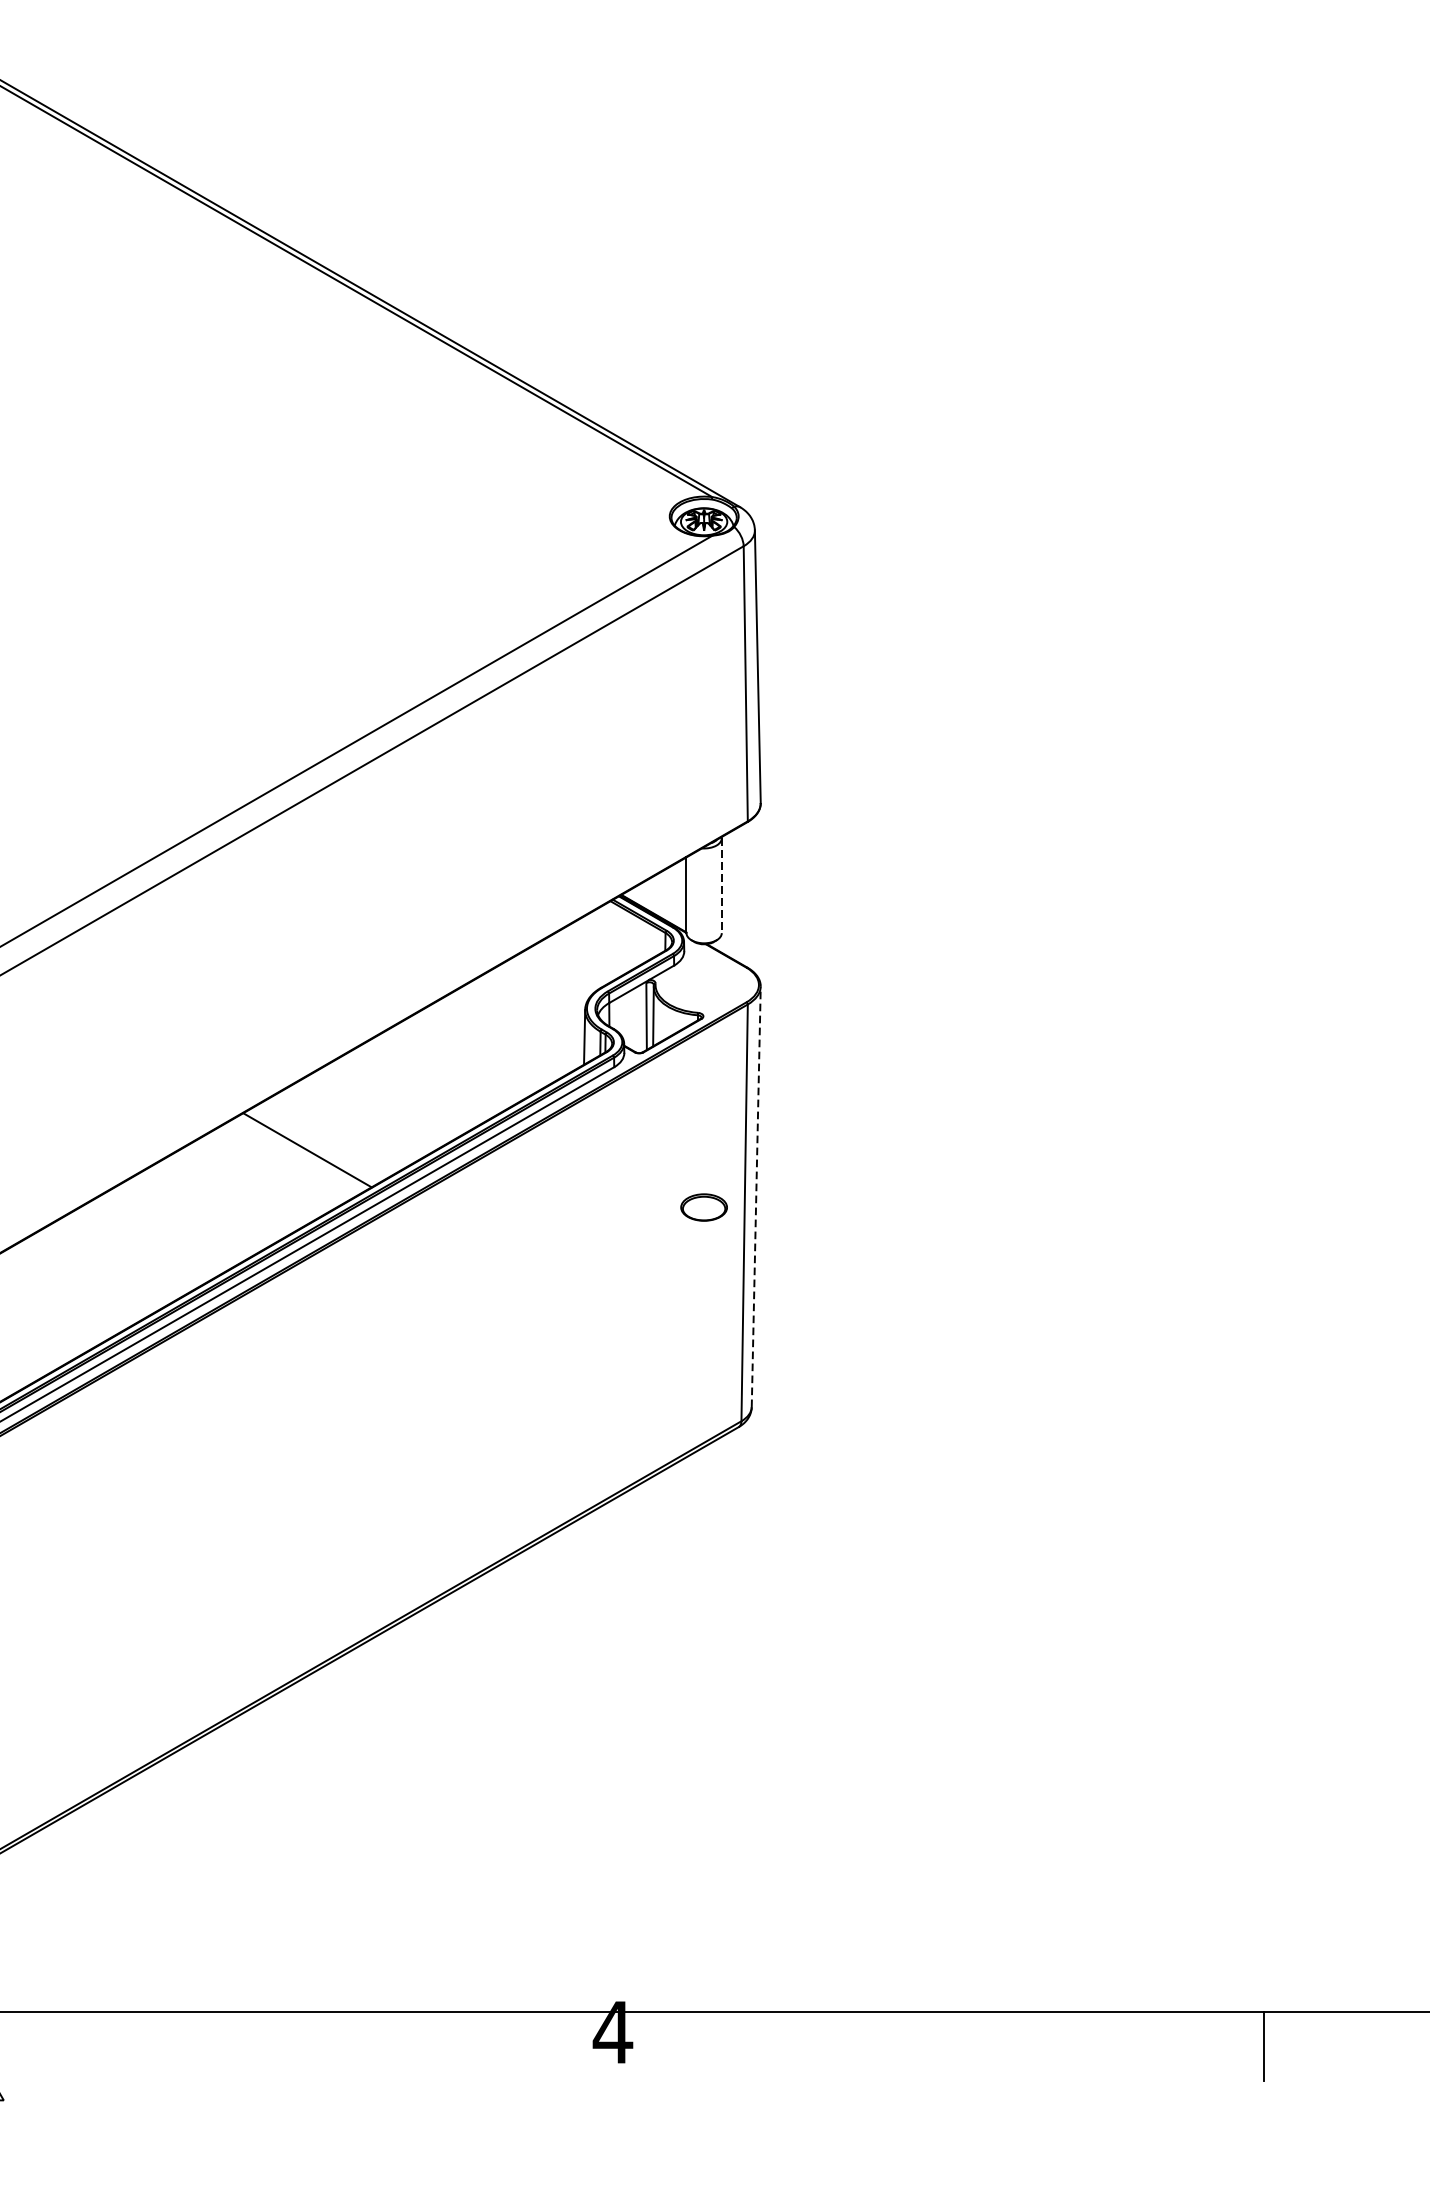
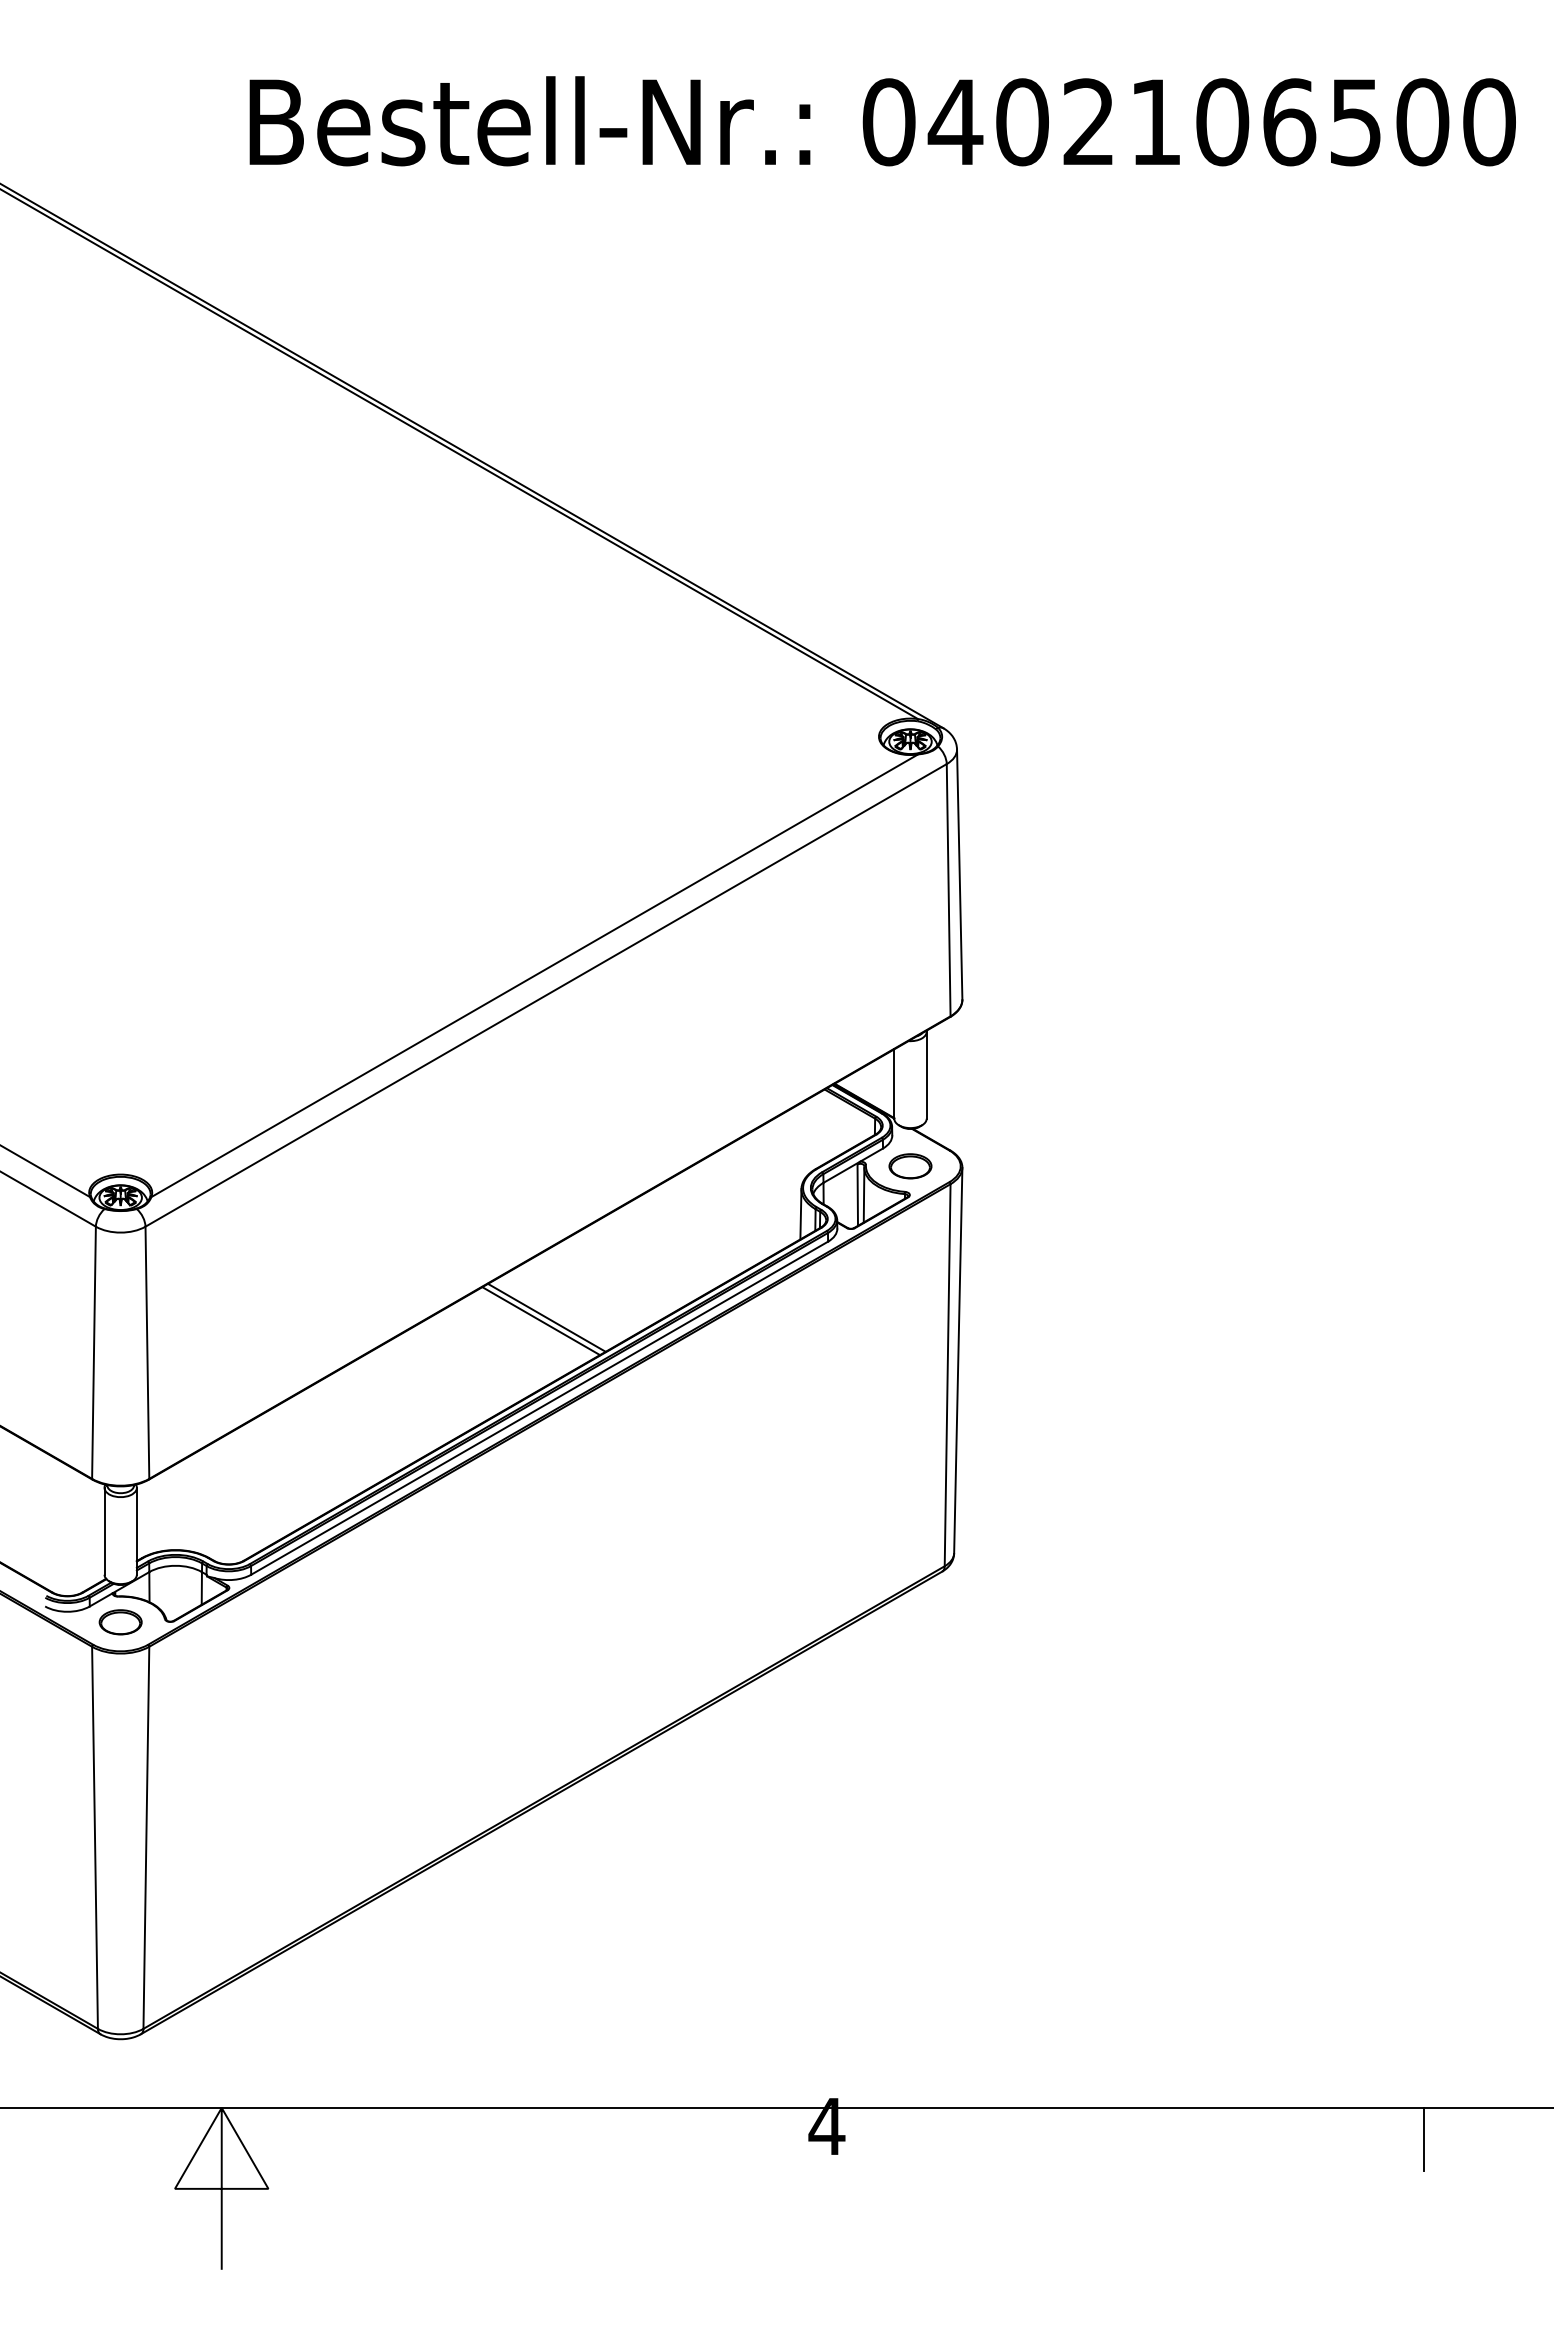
line: (721, 885) -> (926, 1075), dashed -> solid
line: (301, 1154) -> (541, 1321), added
line: (756, 1196) -> (958, 1360), dashed -> solid
part: (704, 1207) -> (910, 1166), moved

